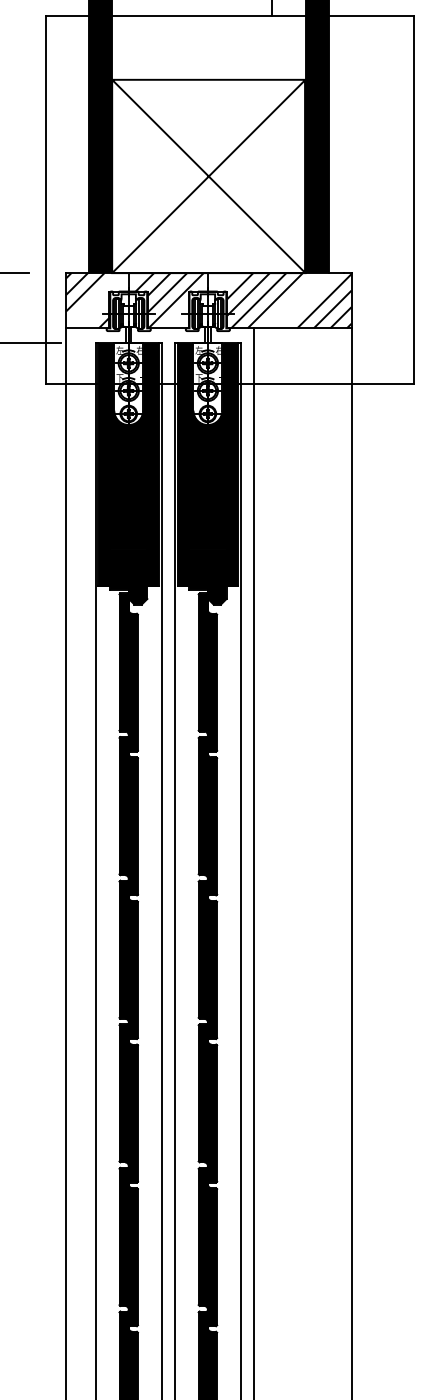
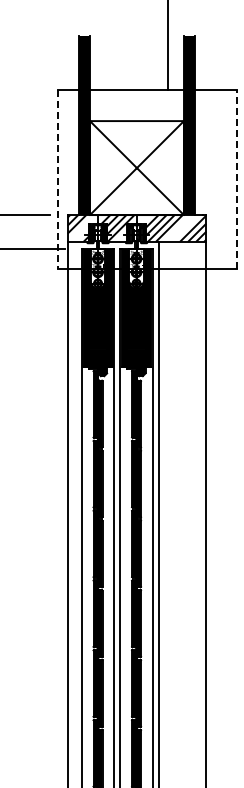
line: (413, 199) -> (236, 179), solid -> dashed
line: (45, 201) -> (57, 180), solid -> dashed

